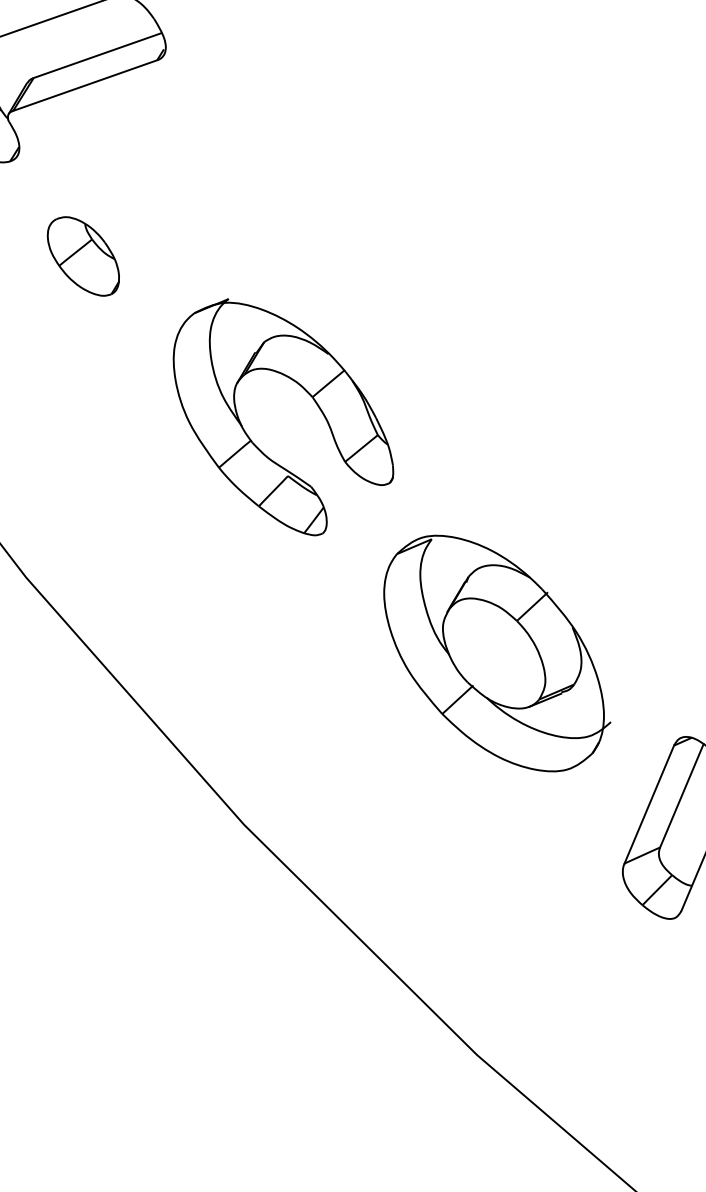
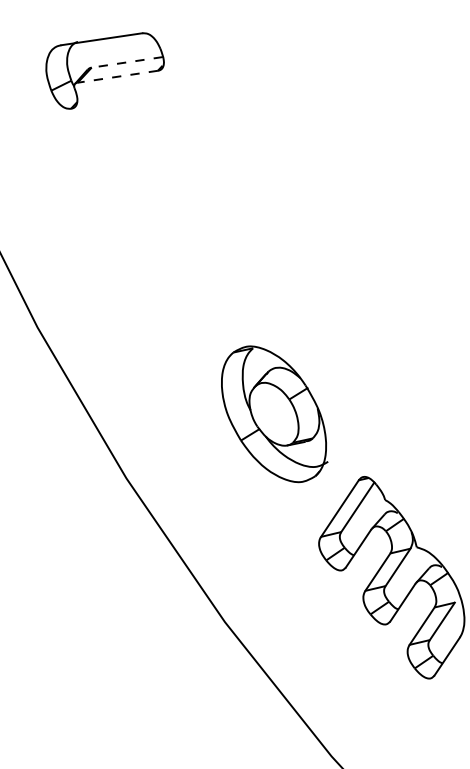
line: (98, 55) -> (127, 62), solid -> dashed
line: (84, 85) -> (117, 76), solid -> dashed
part: (82, 256) -> (99, 165), removed
part: (302, 390) -> (200, 257), removed

